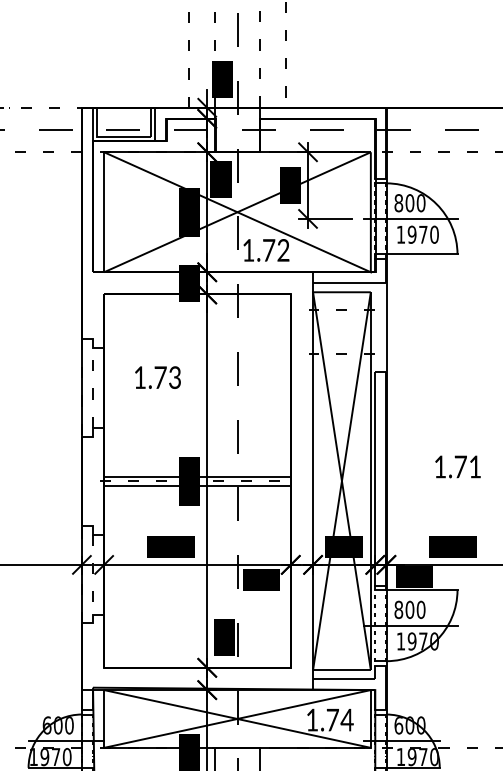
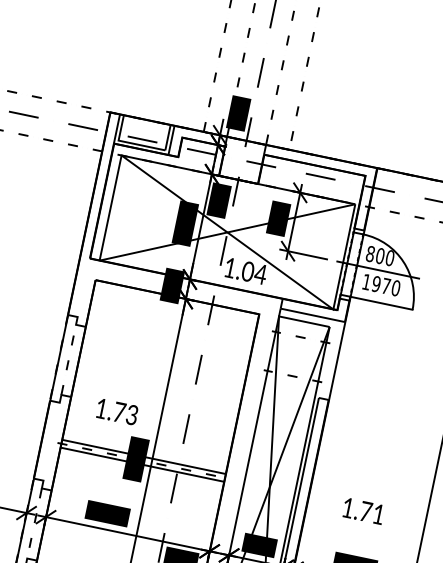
text: (276, 250) -> (254, 273), 1.72 -> 1.04
text: (157, 377) -> (116, 411), moved
text: (457, 466) -> (363, 510), moved

